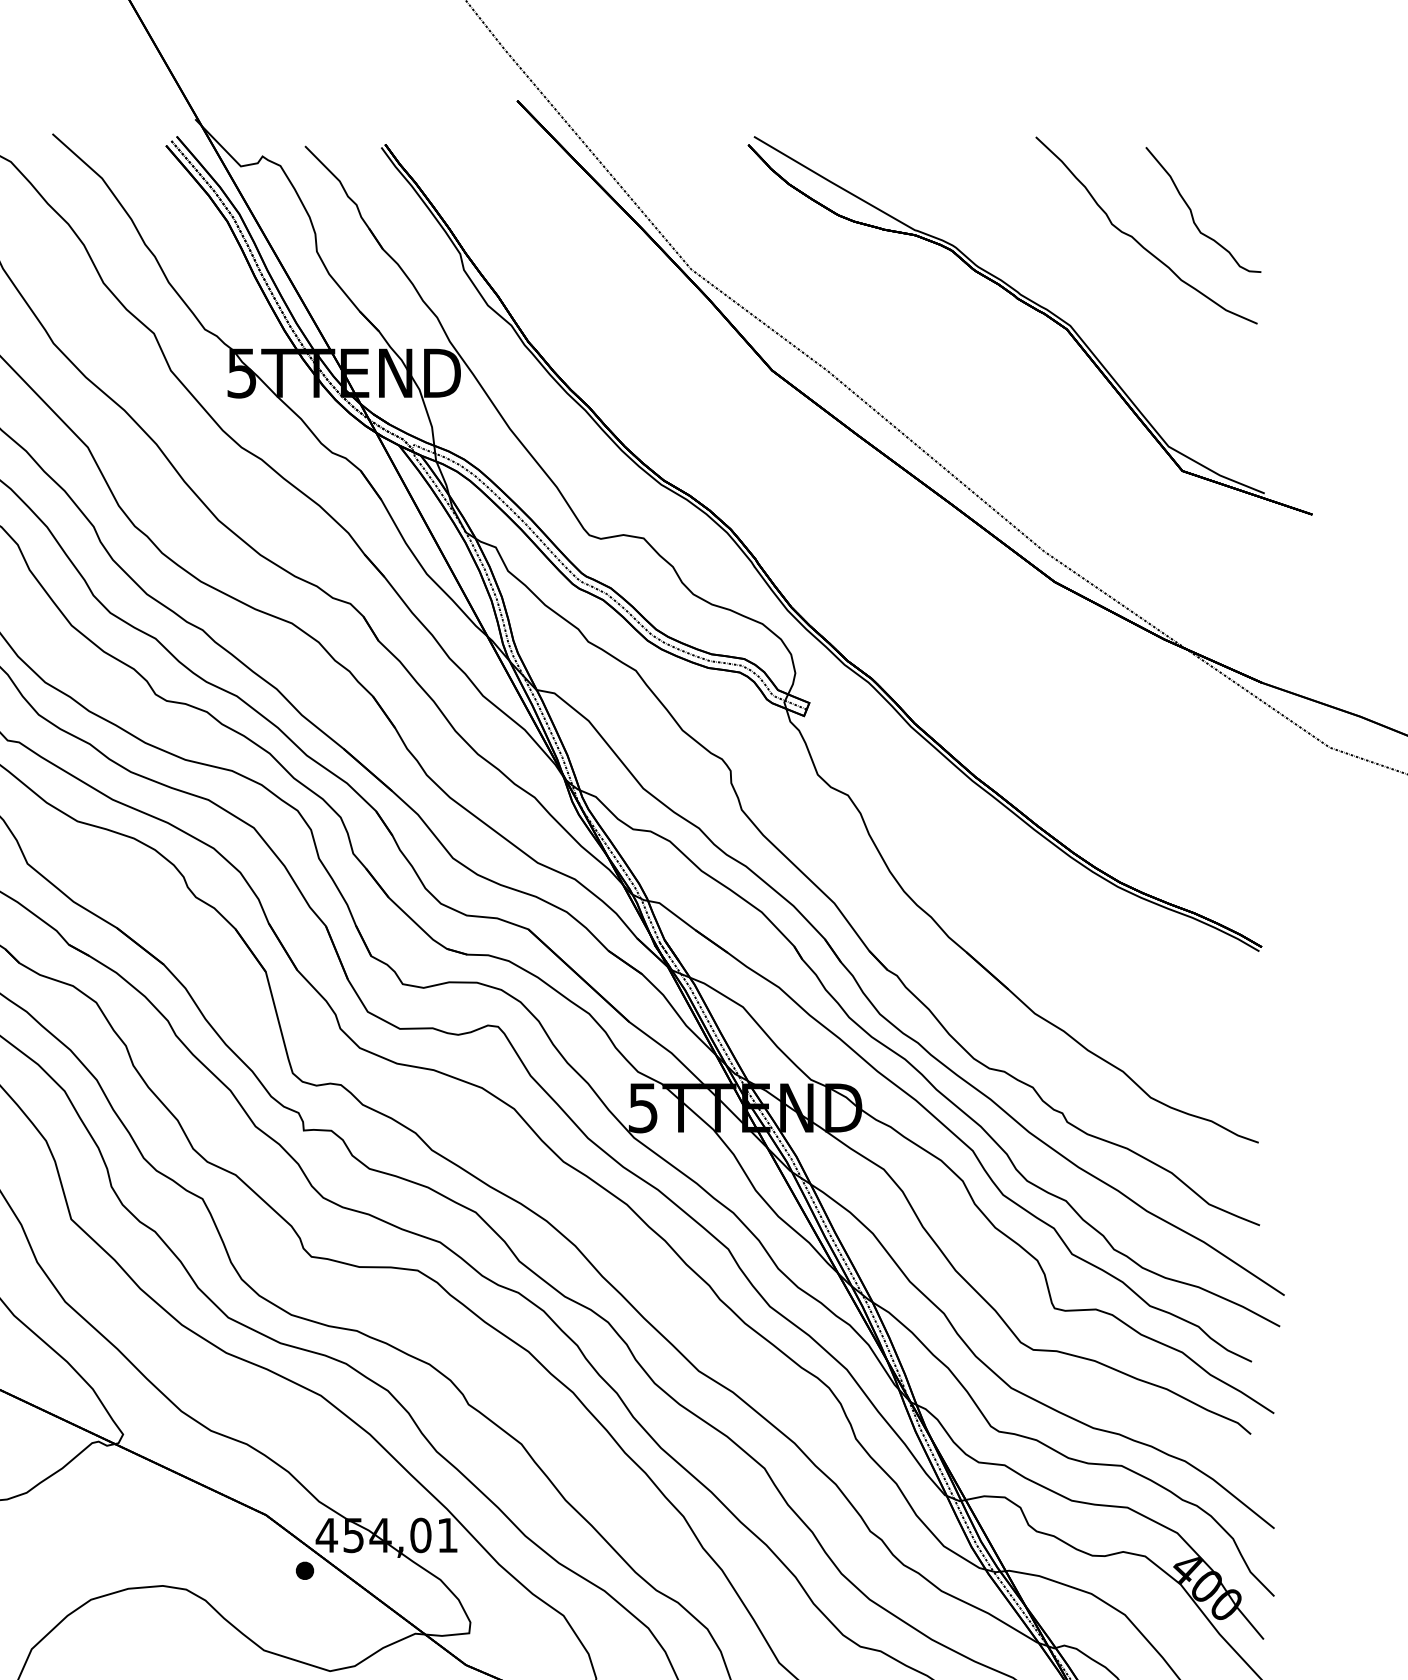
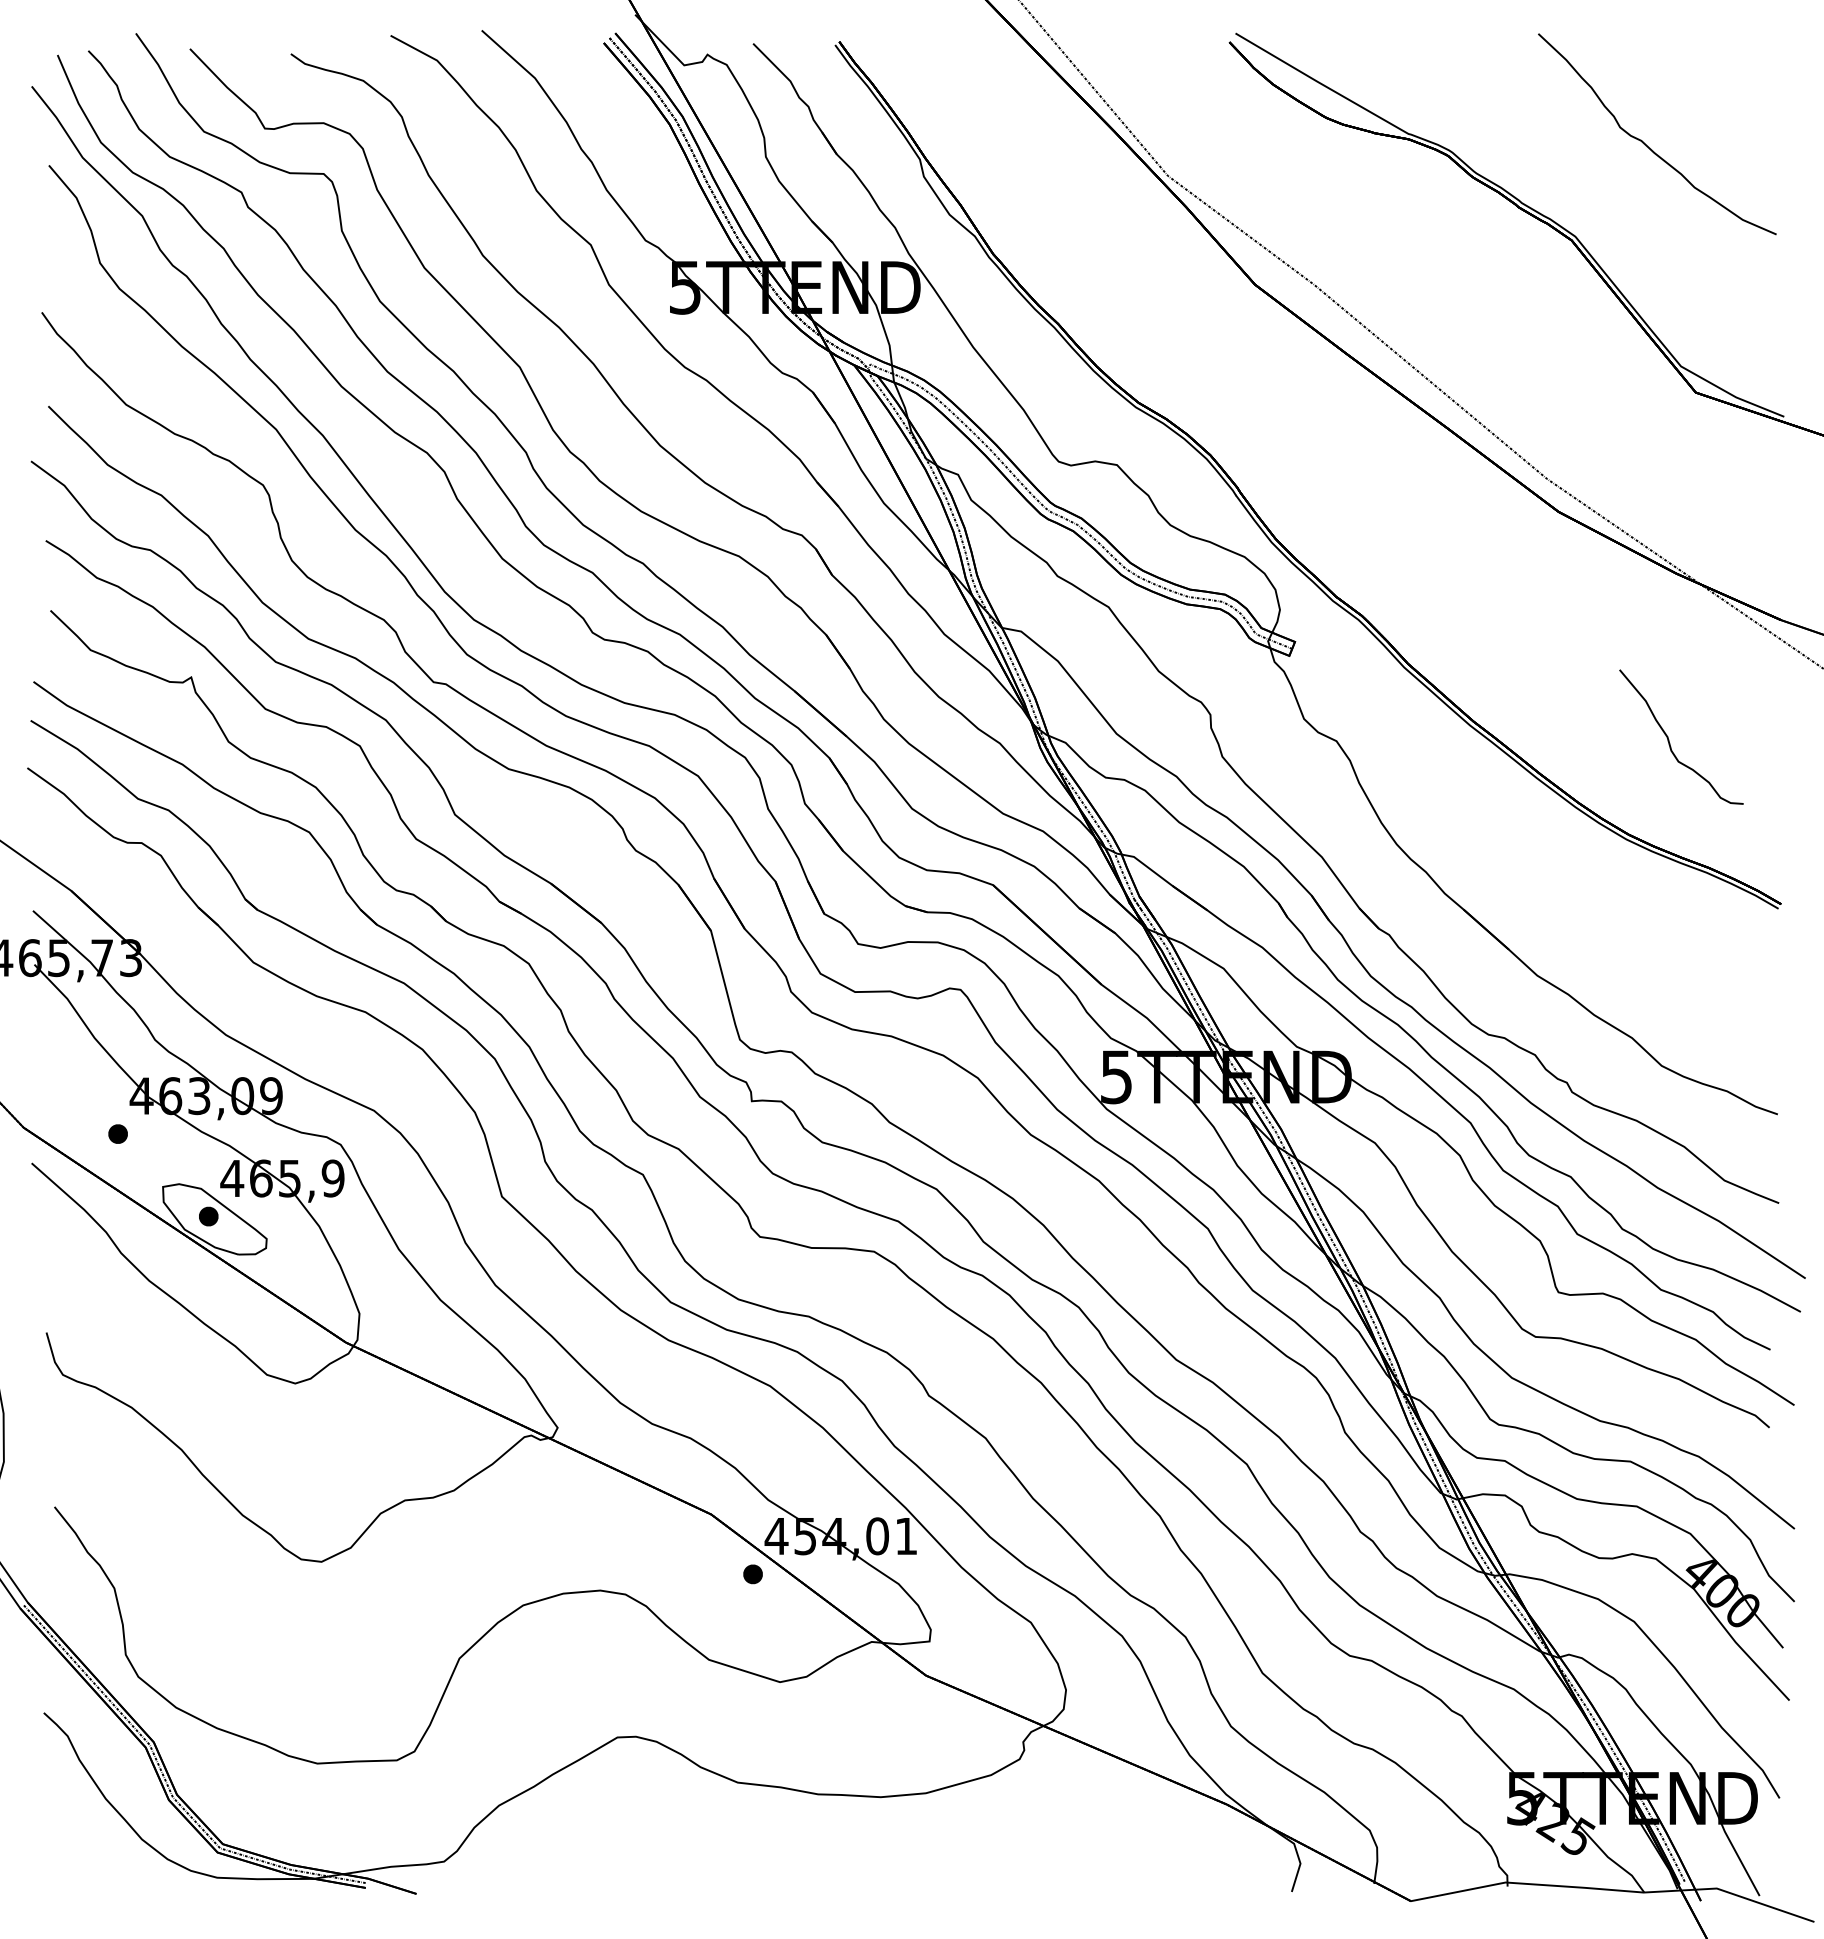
curve: (1192, 212) -> (1669, 739), moved

